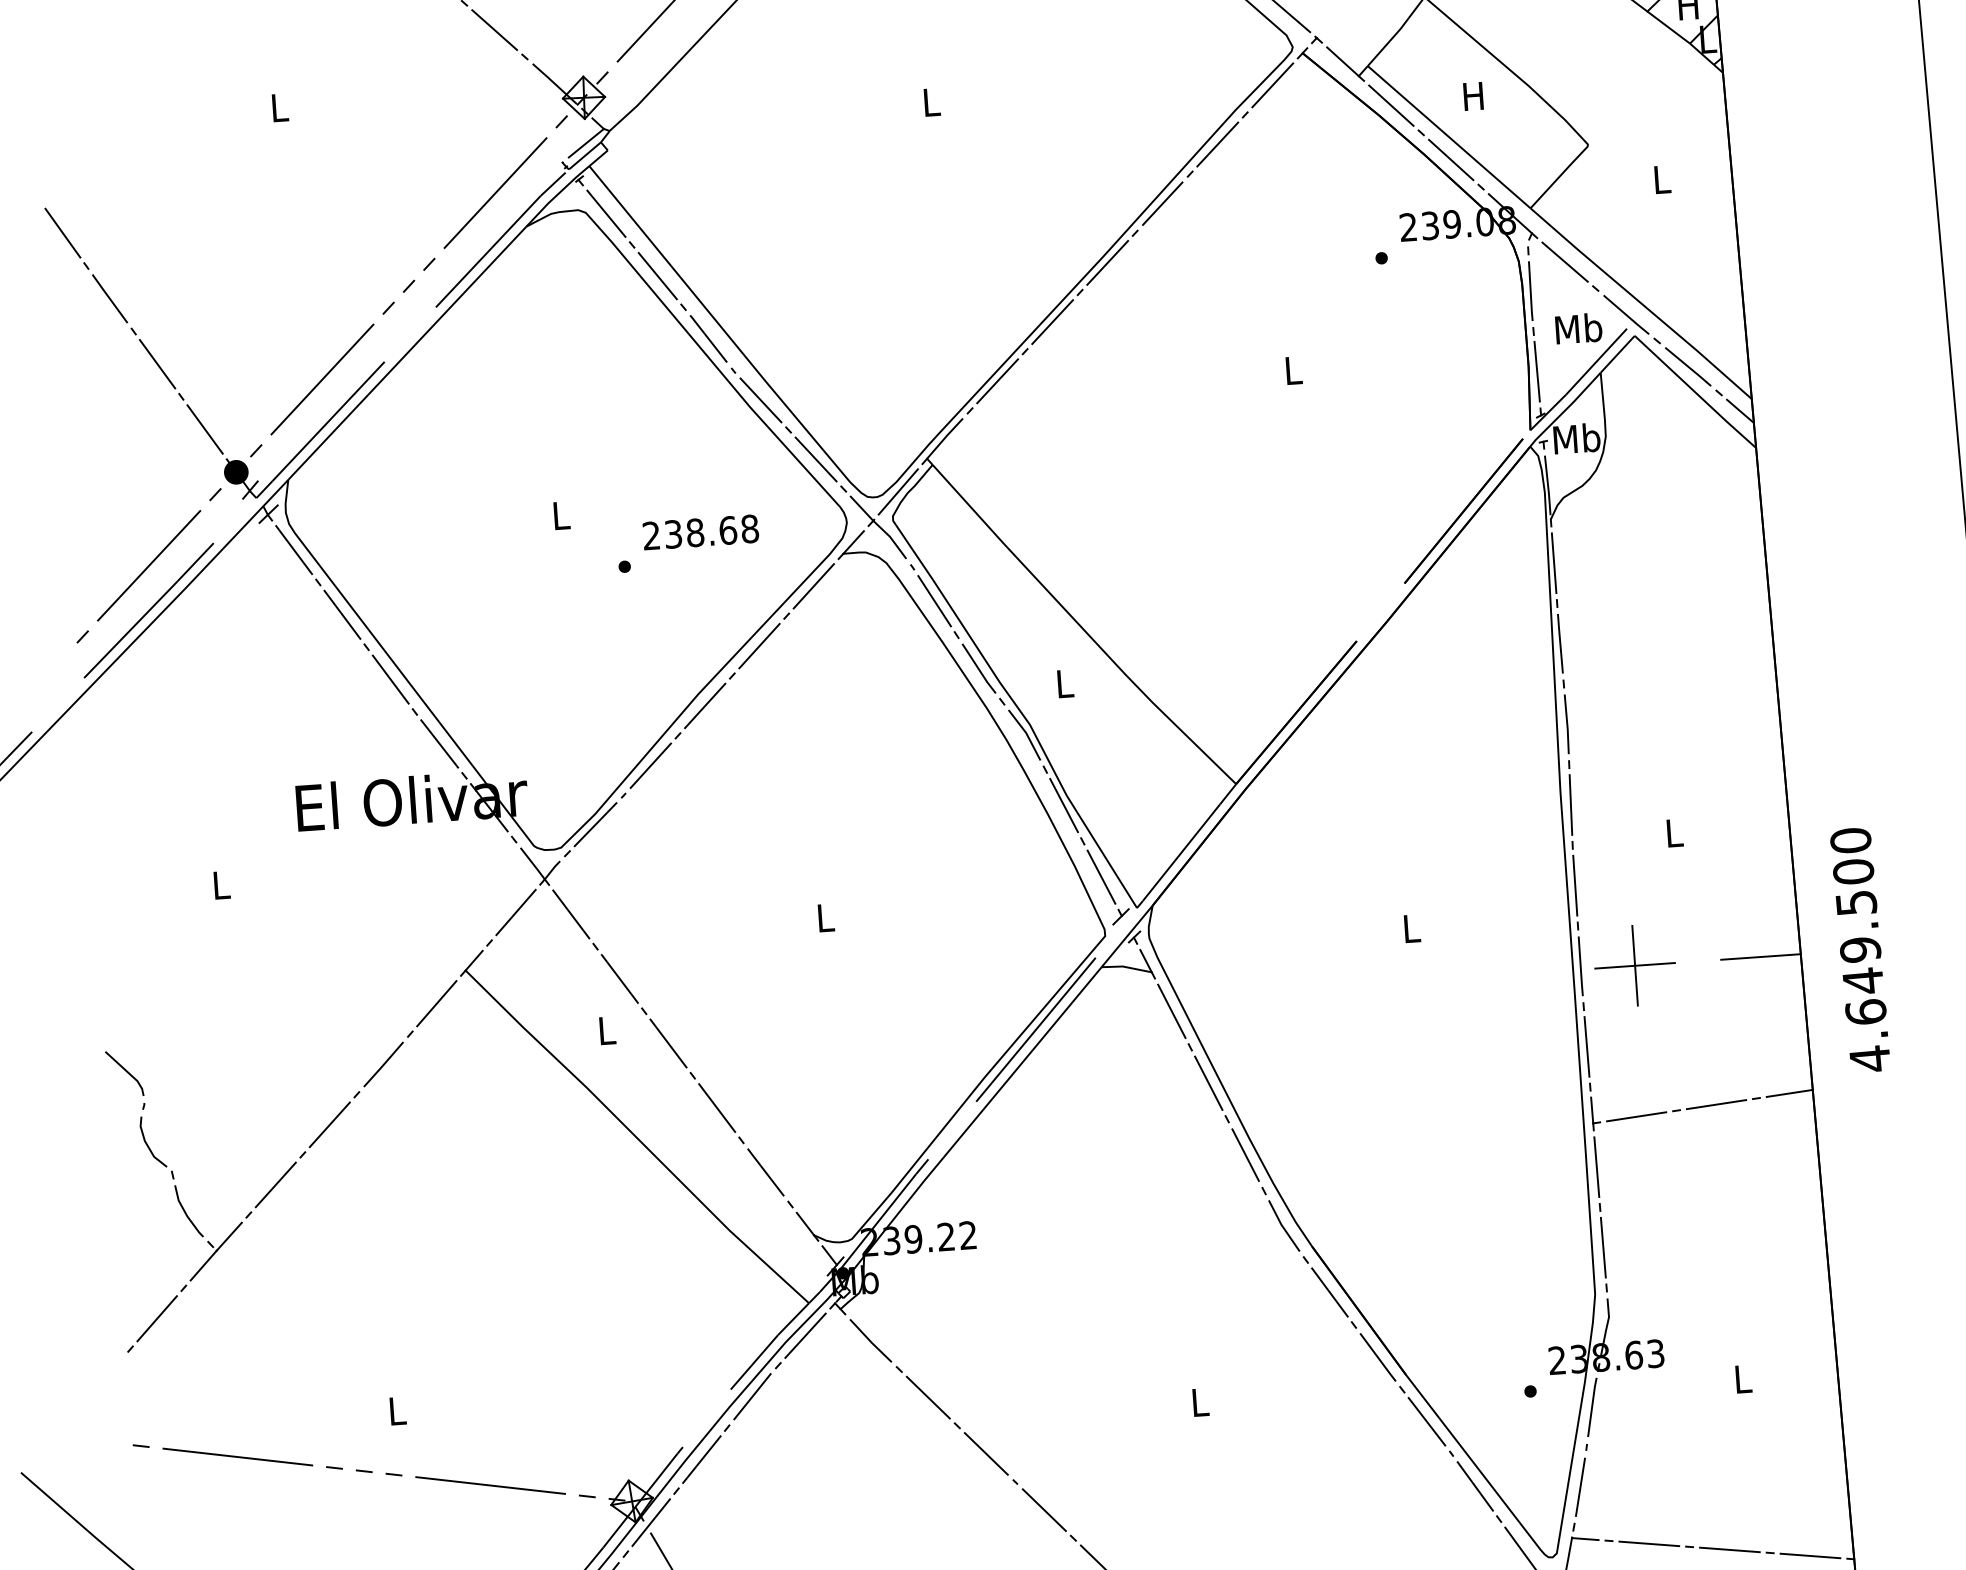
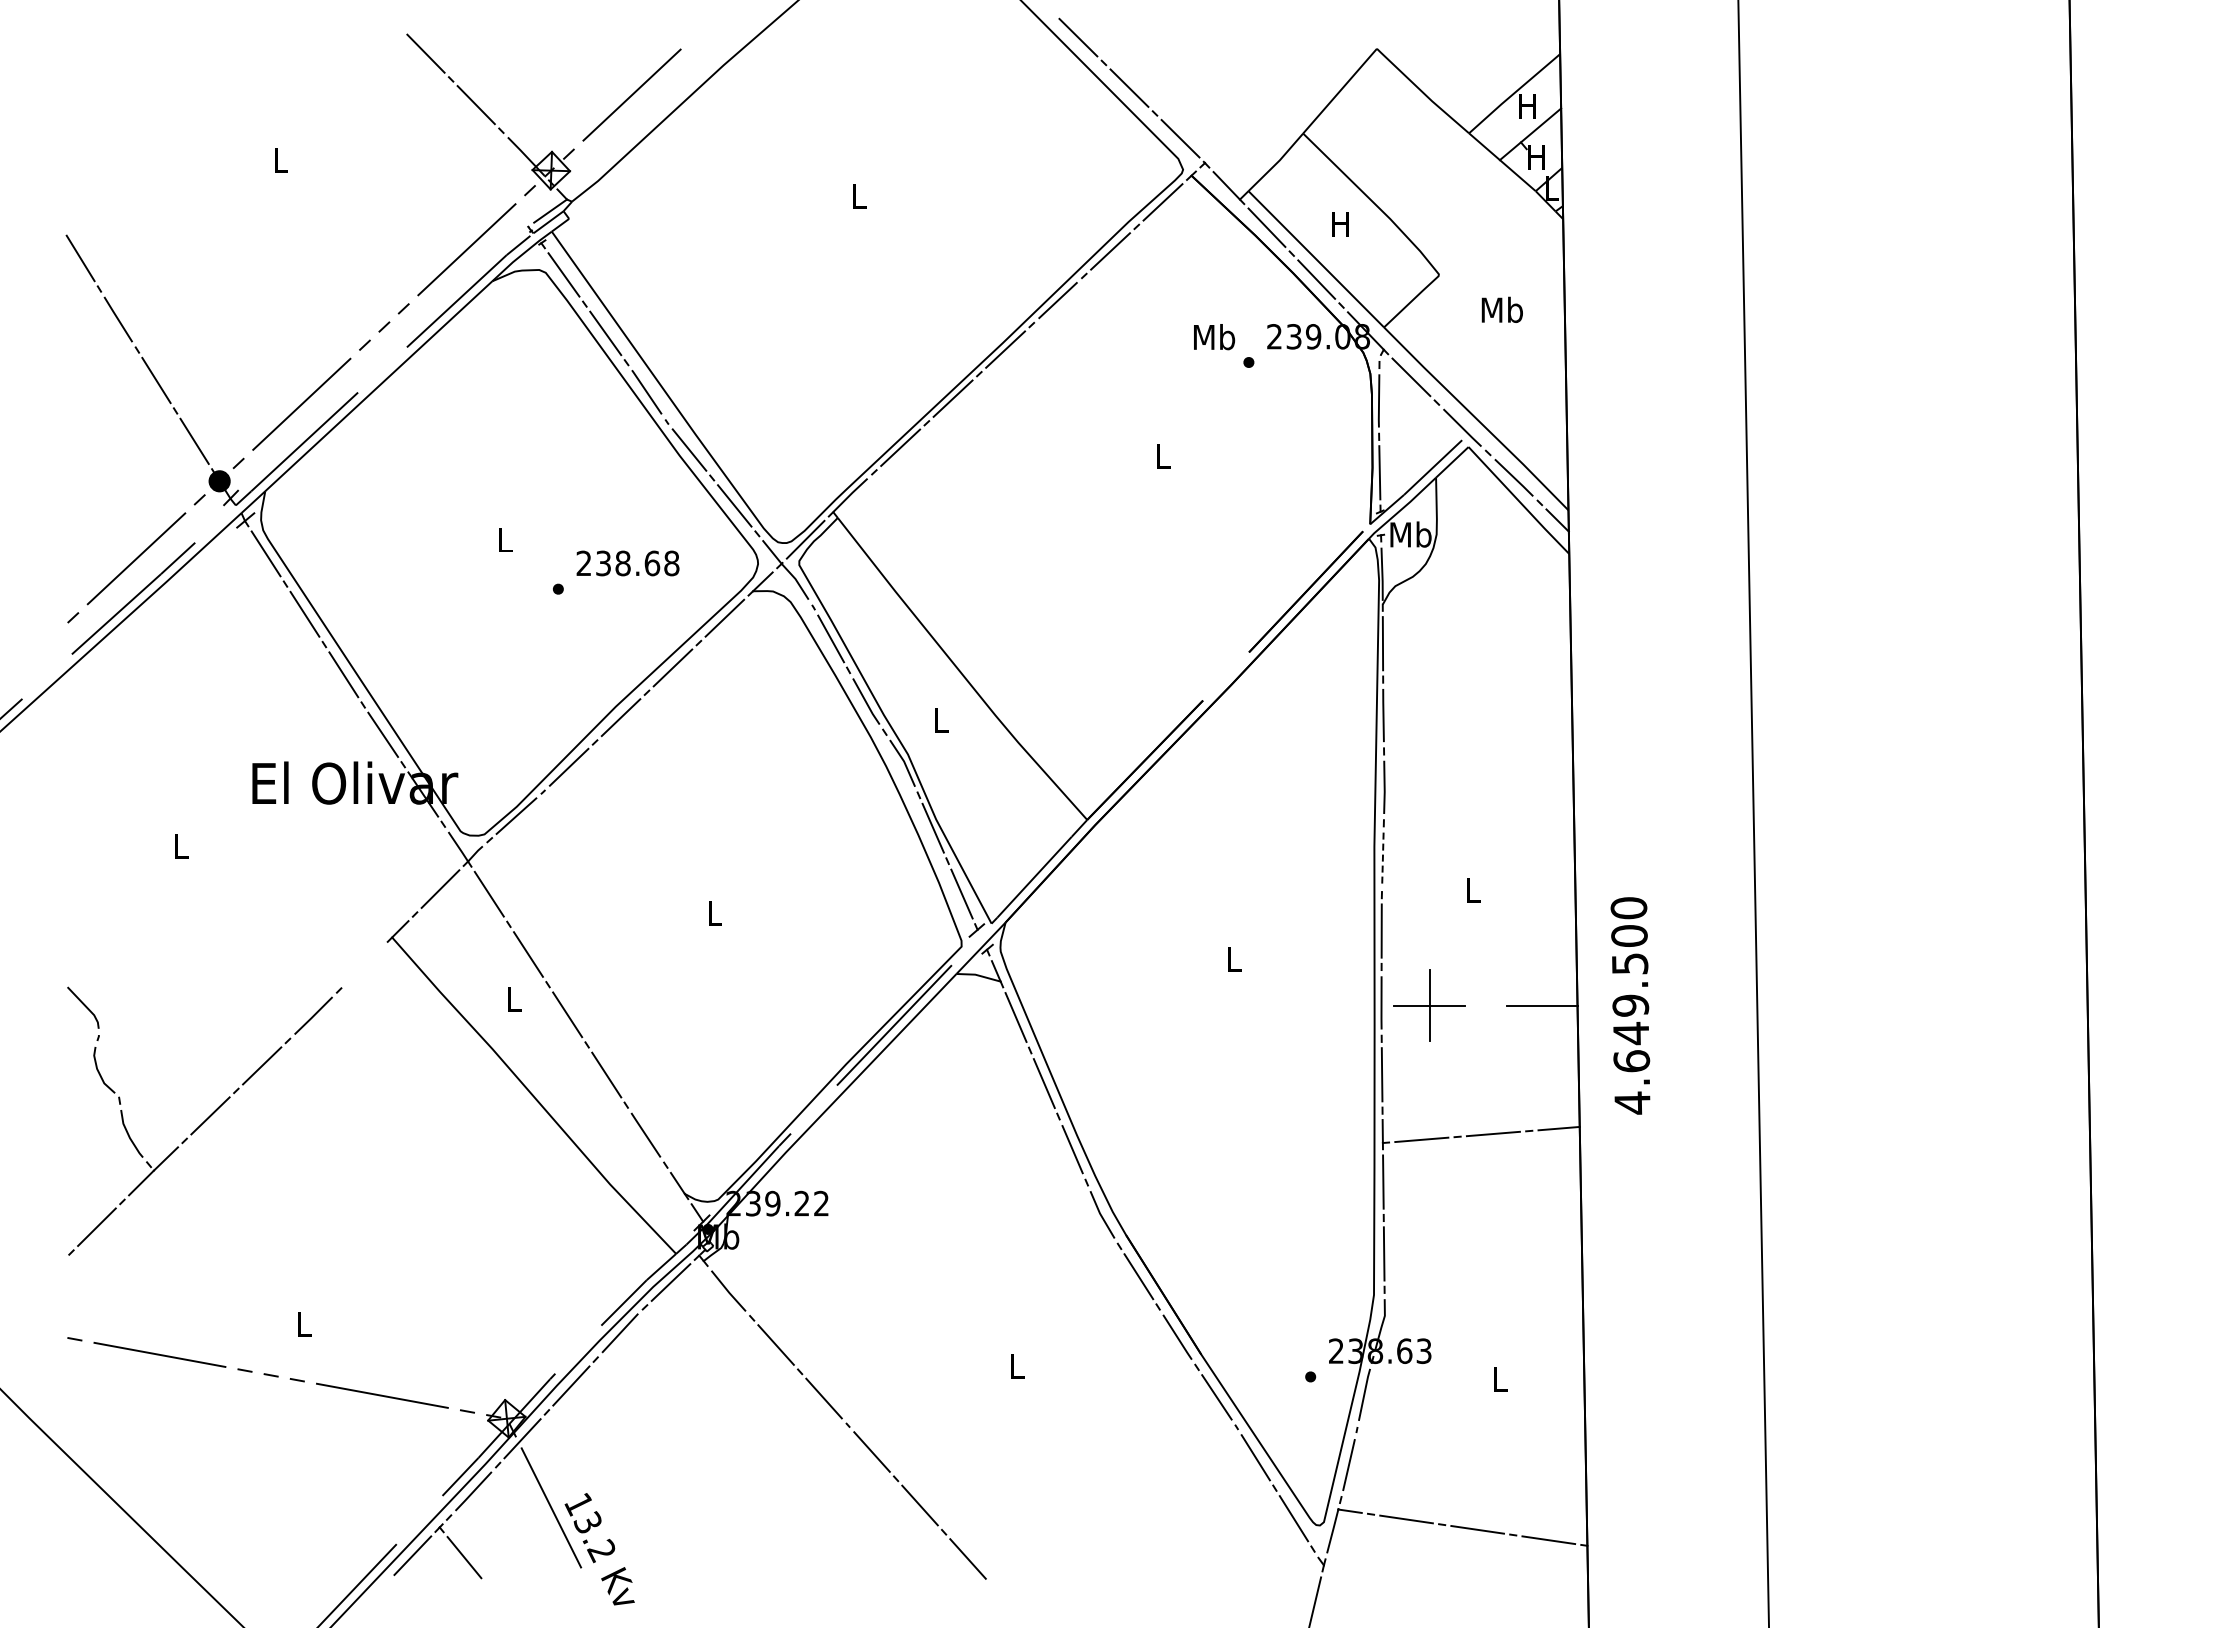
text: (1660, 179) -> (1501, 309), L -> Mb
text: (1578, 329) -> (1214, 337), moved
line: (1570, 805) -> (1382, 859), solid -> dashed
line: (436, 1003) -> (364, 964), removed

